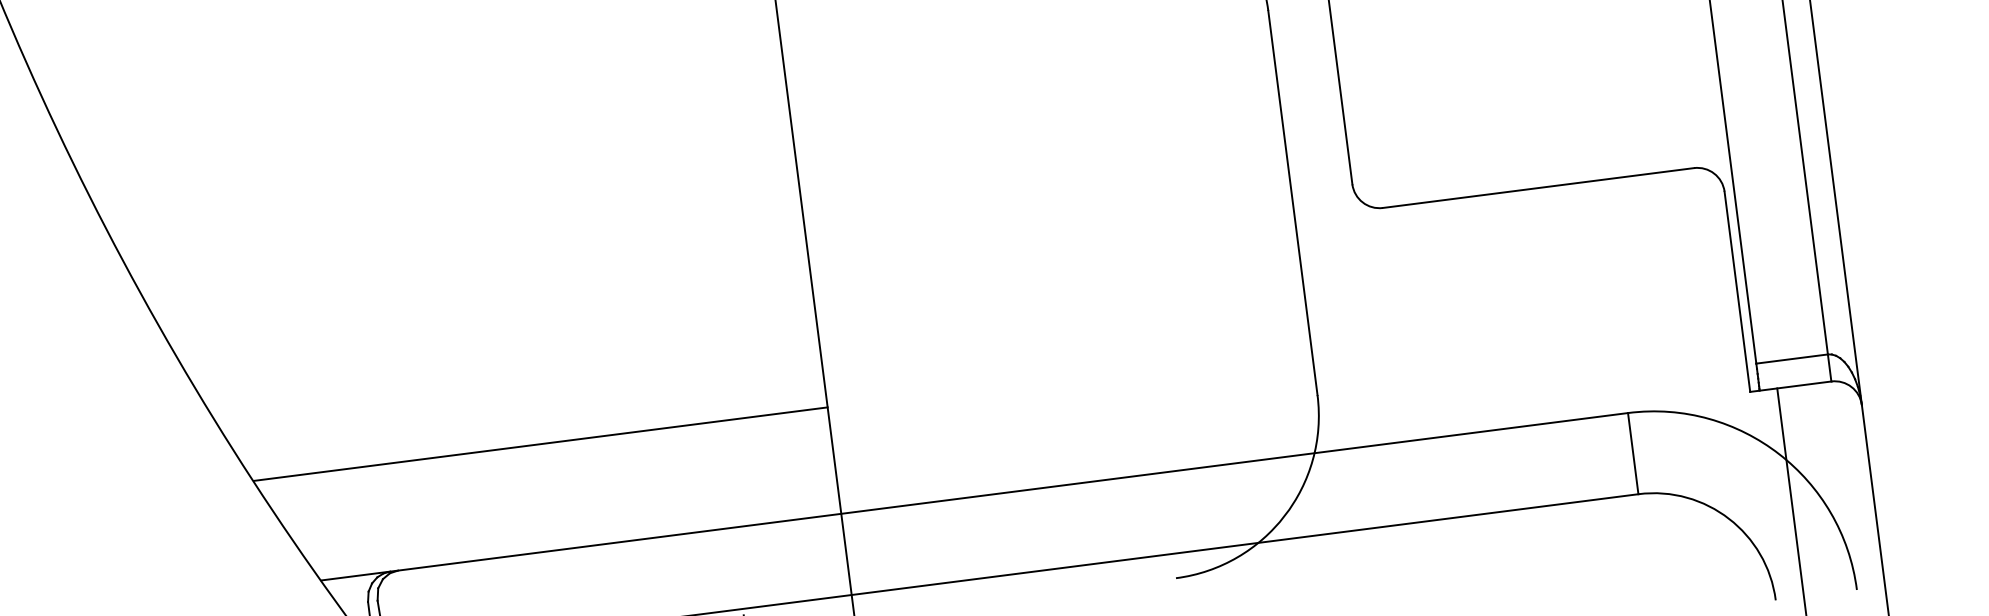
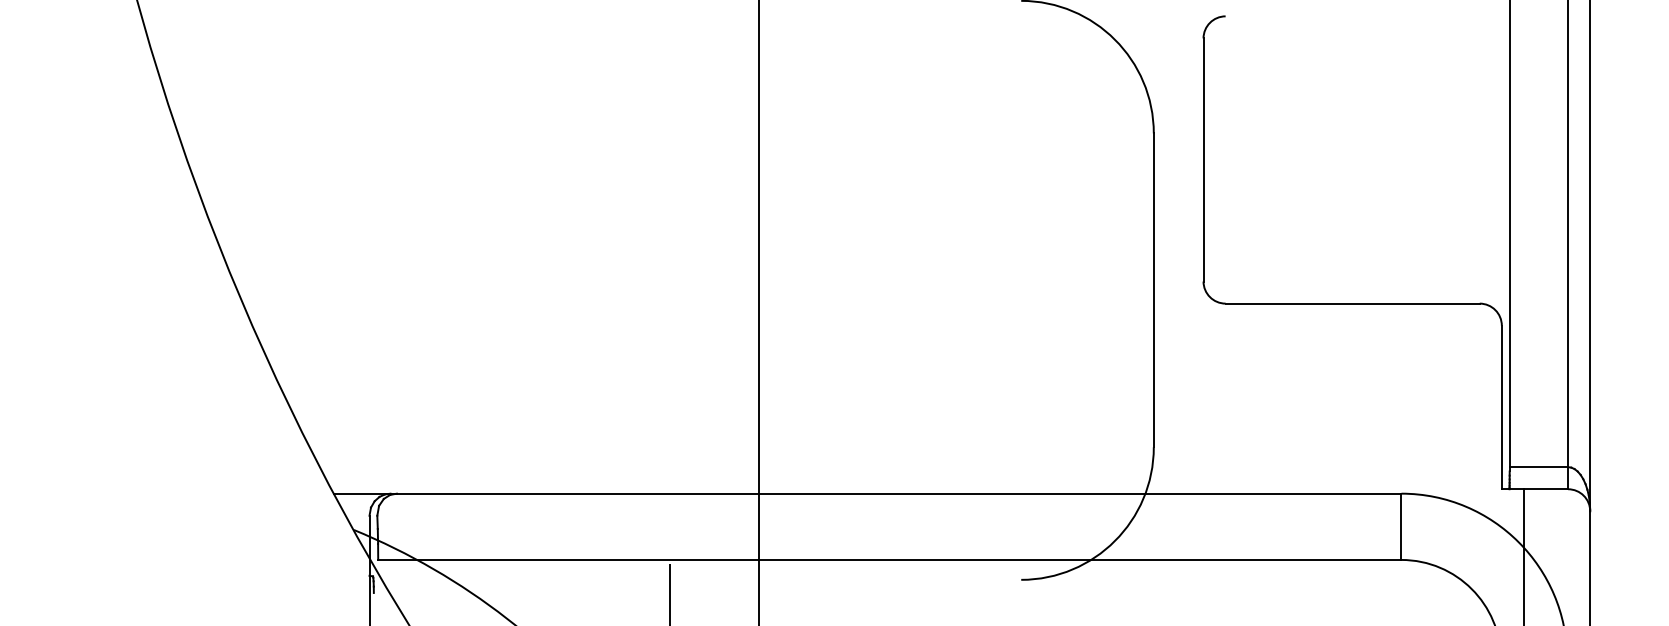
line: (540, 443) -> (524, 406), removed

